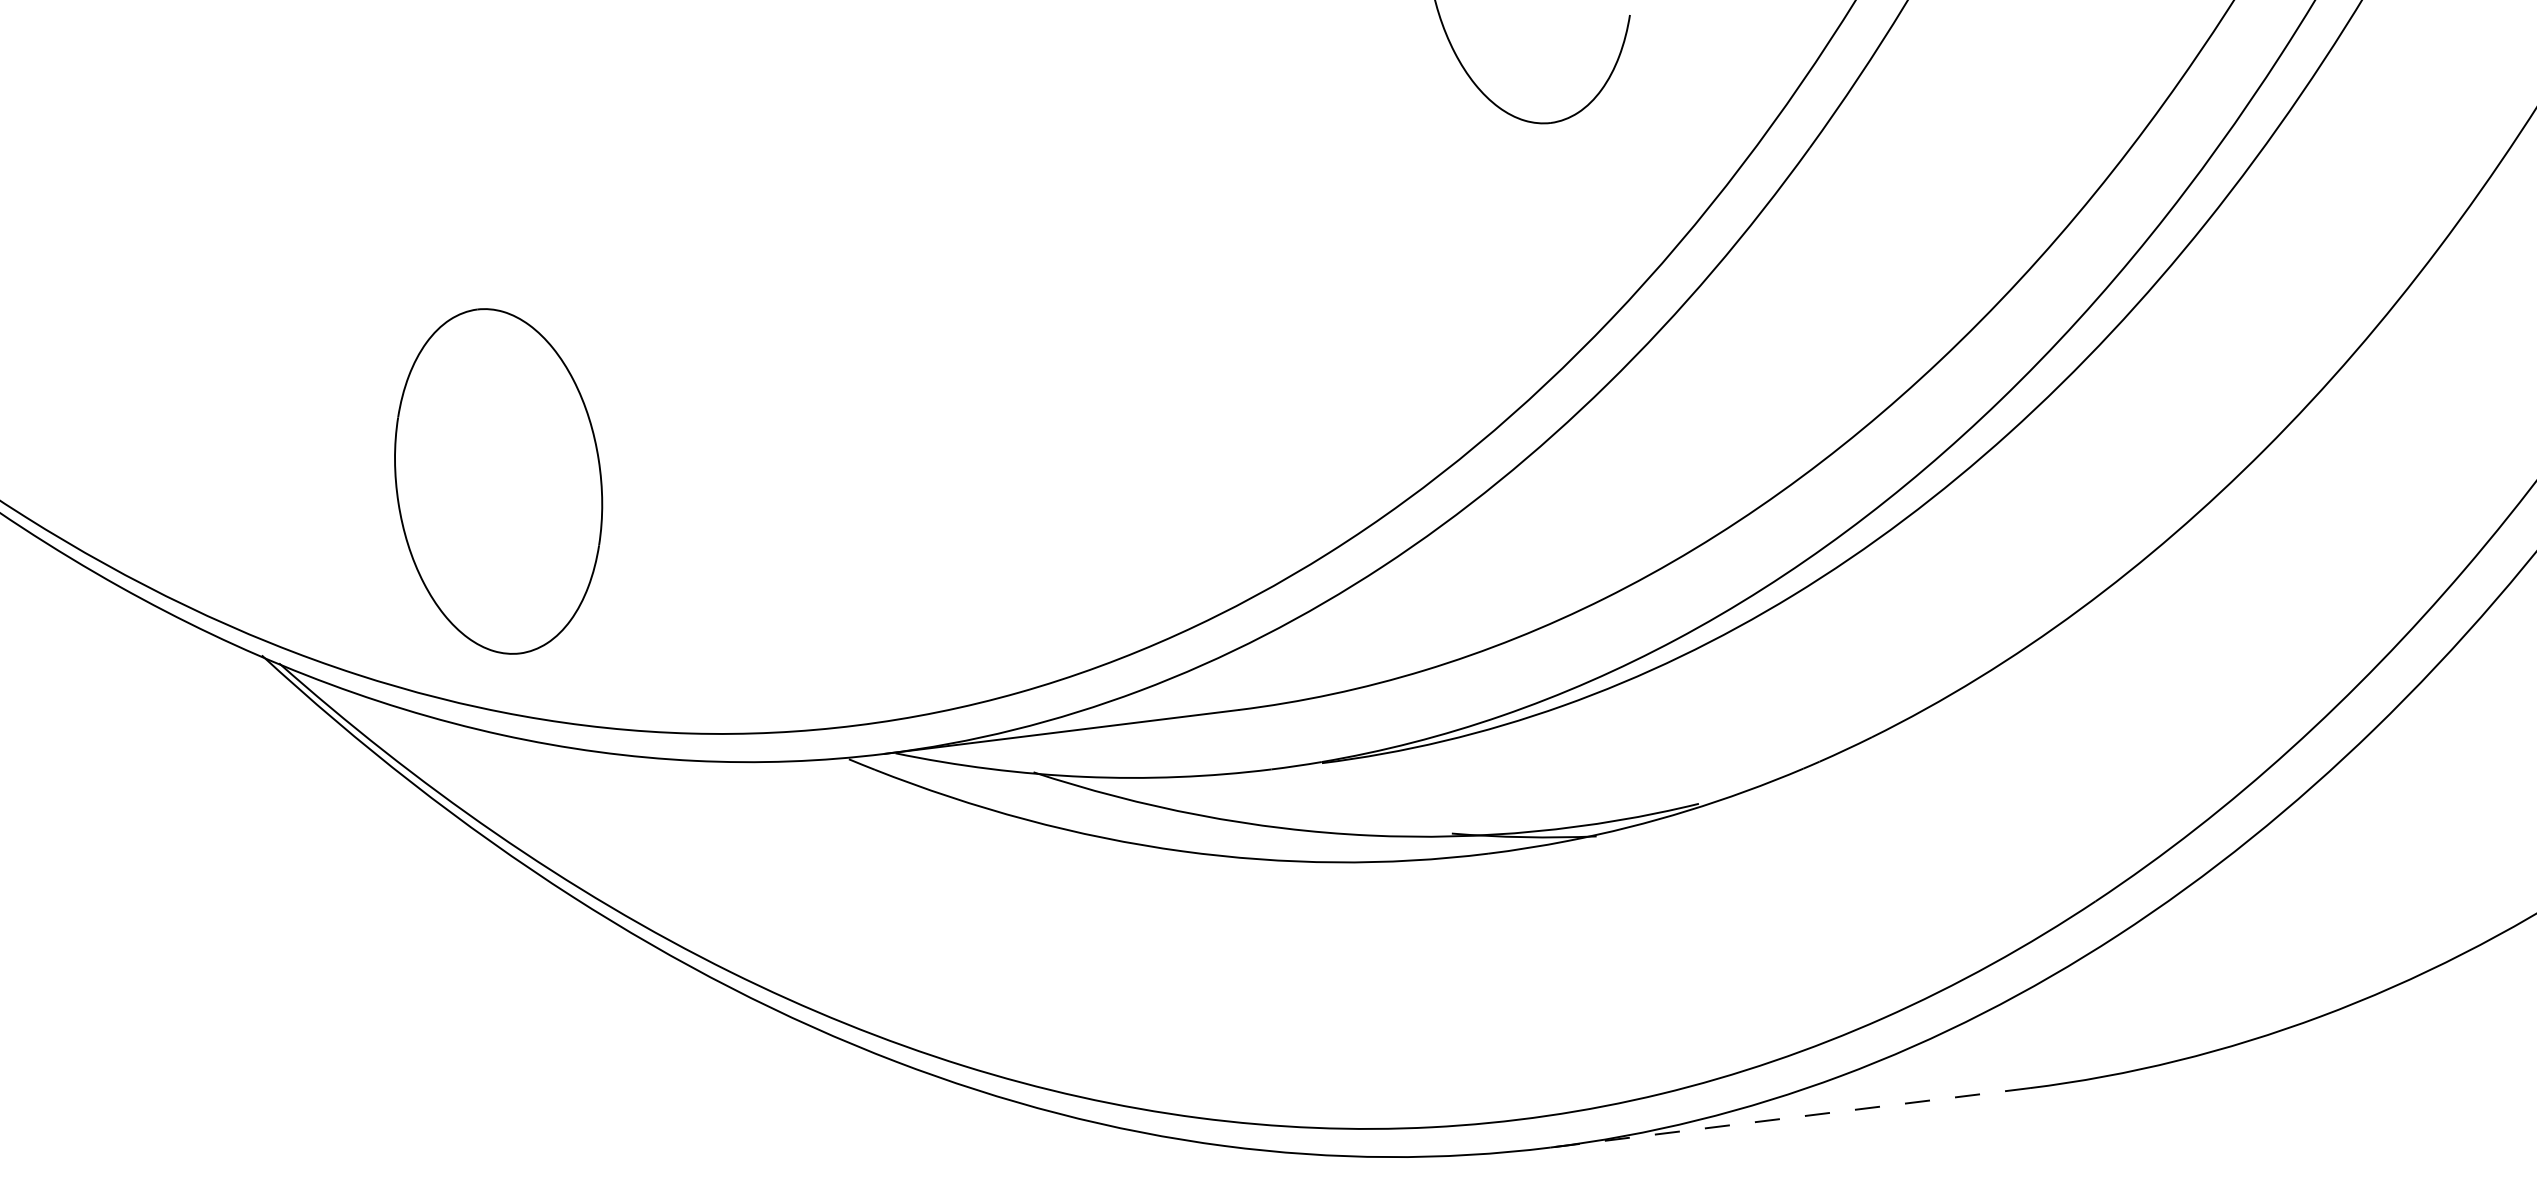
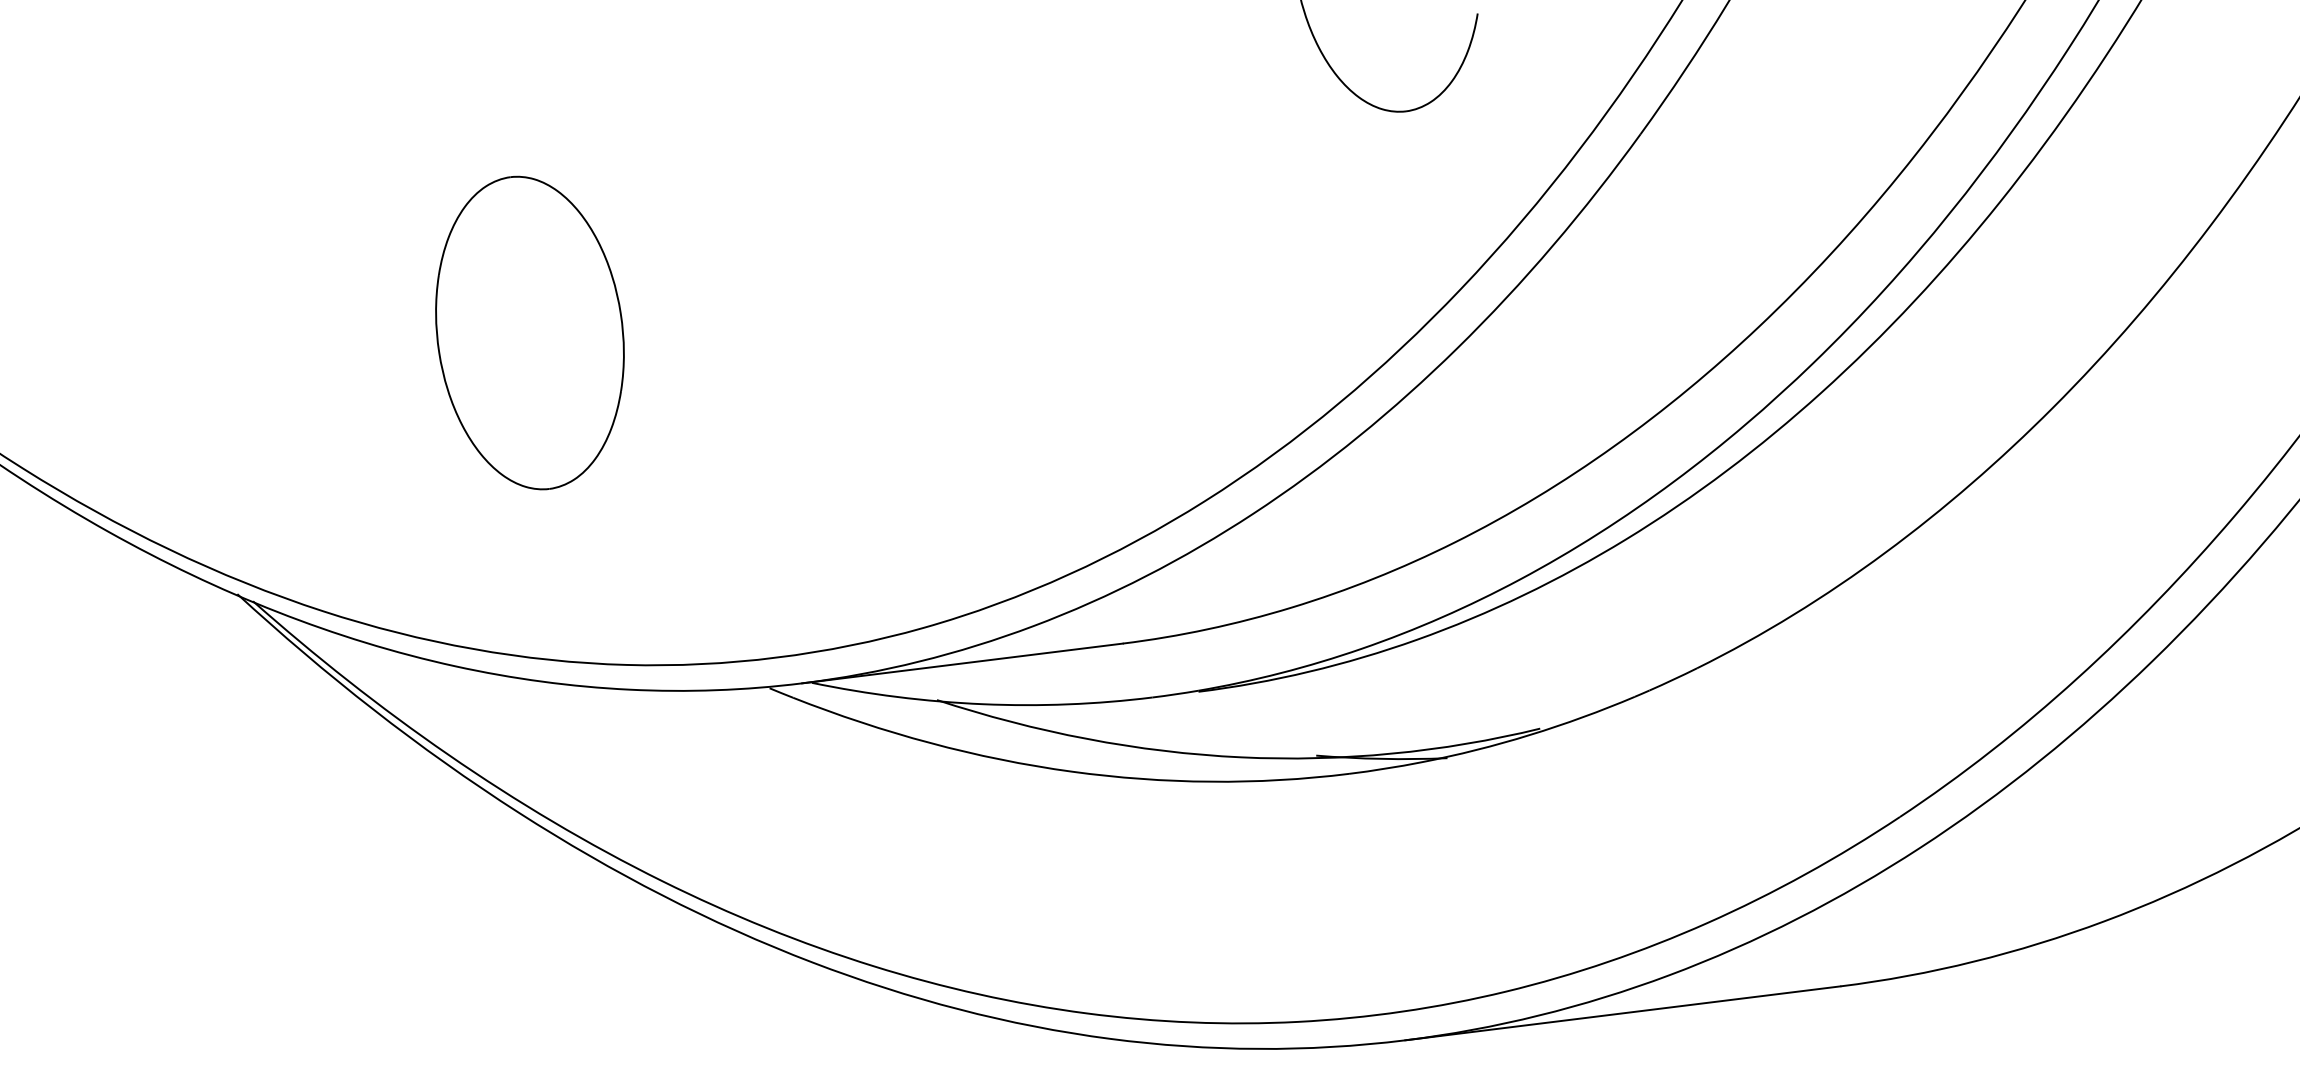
part: (498, 481) -> (529, 333), moved
line: (1790, 1117) -> (1623, 1013), dashed -> solid

